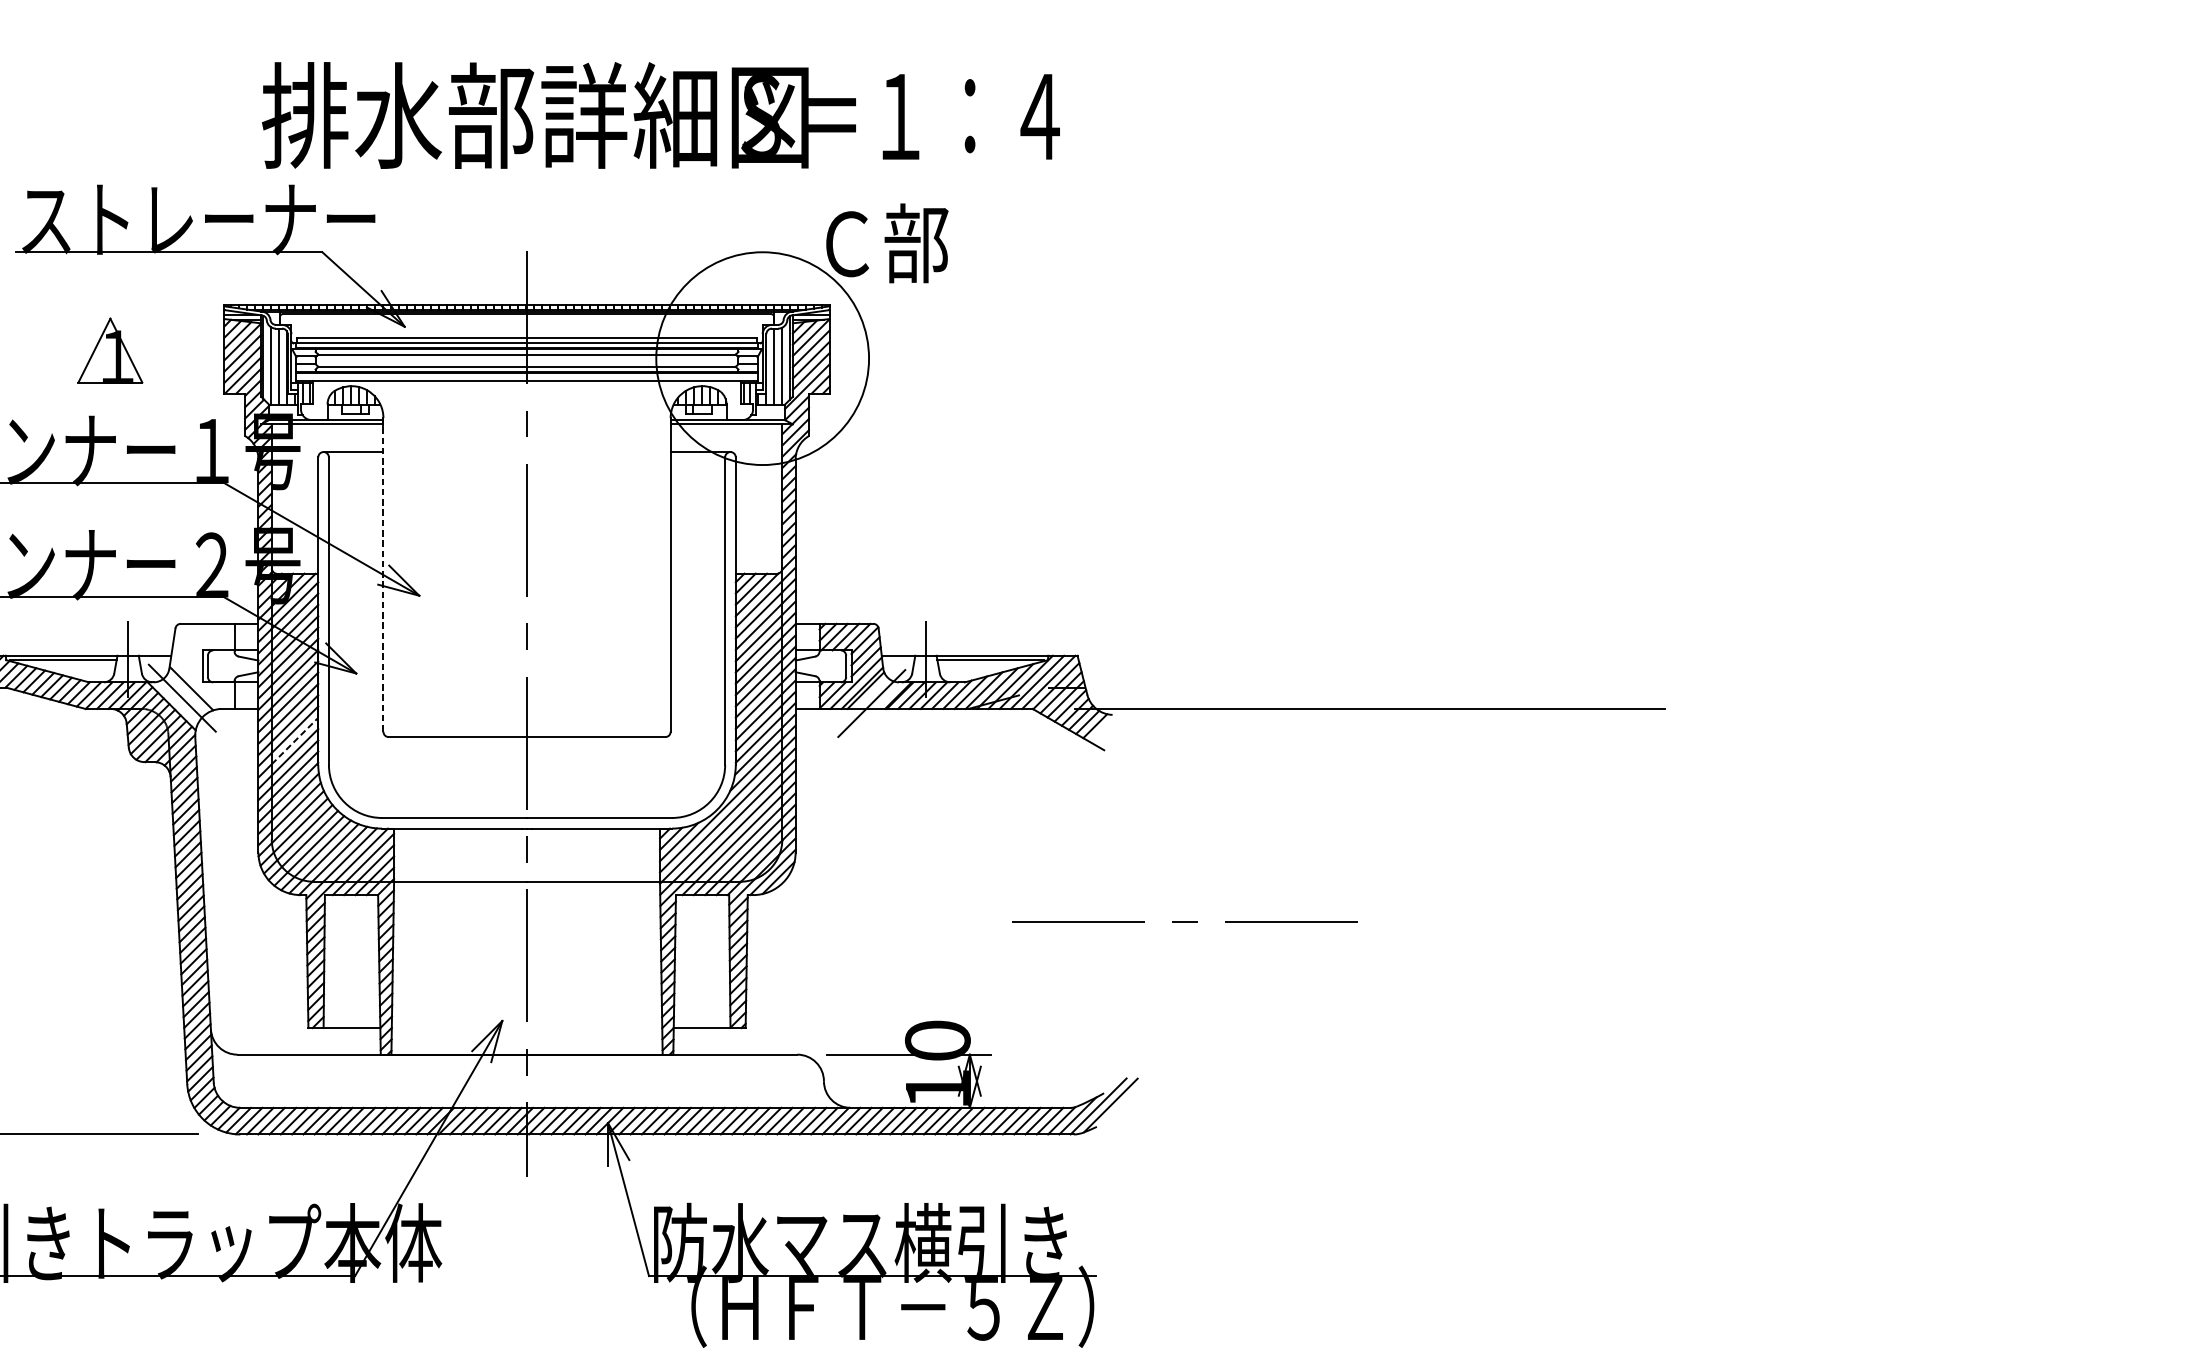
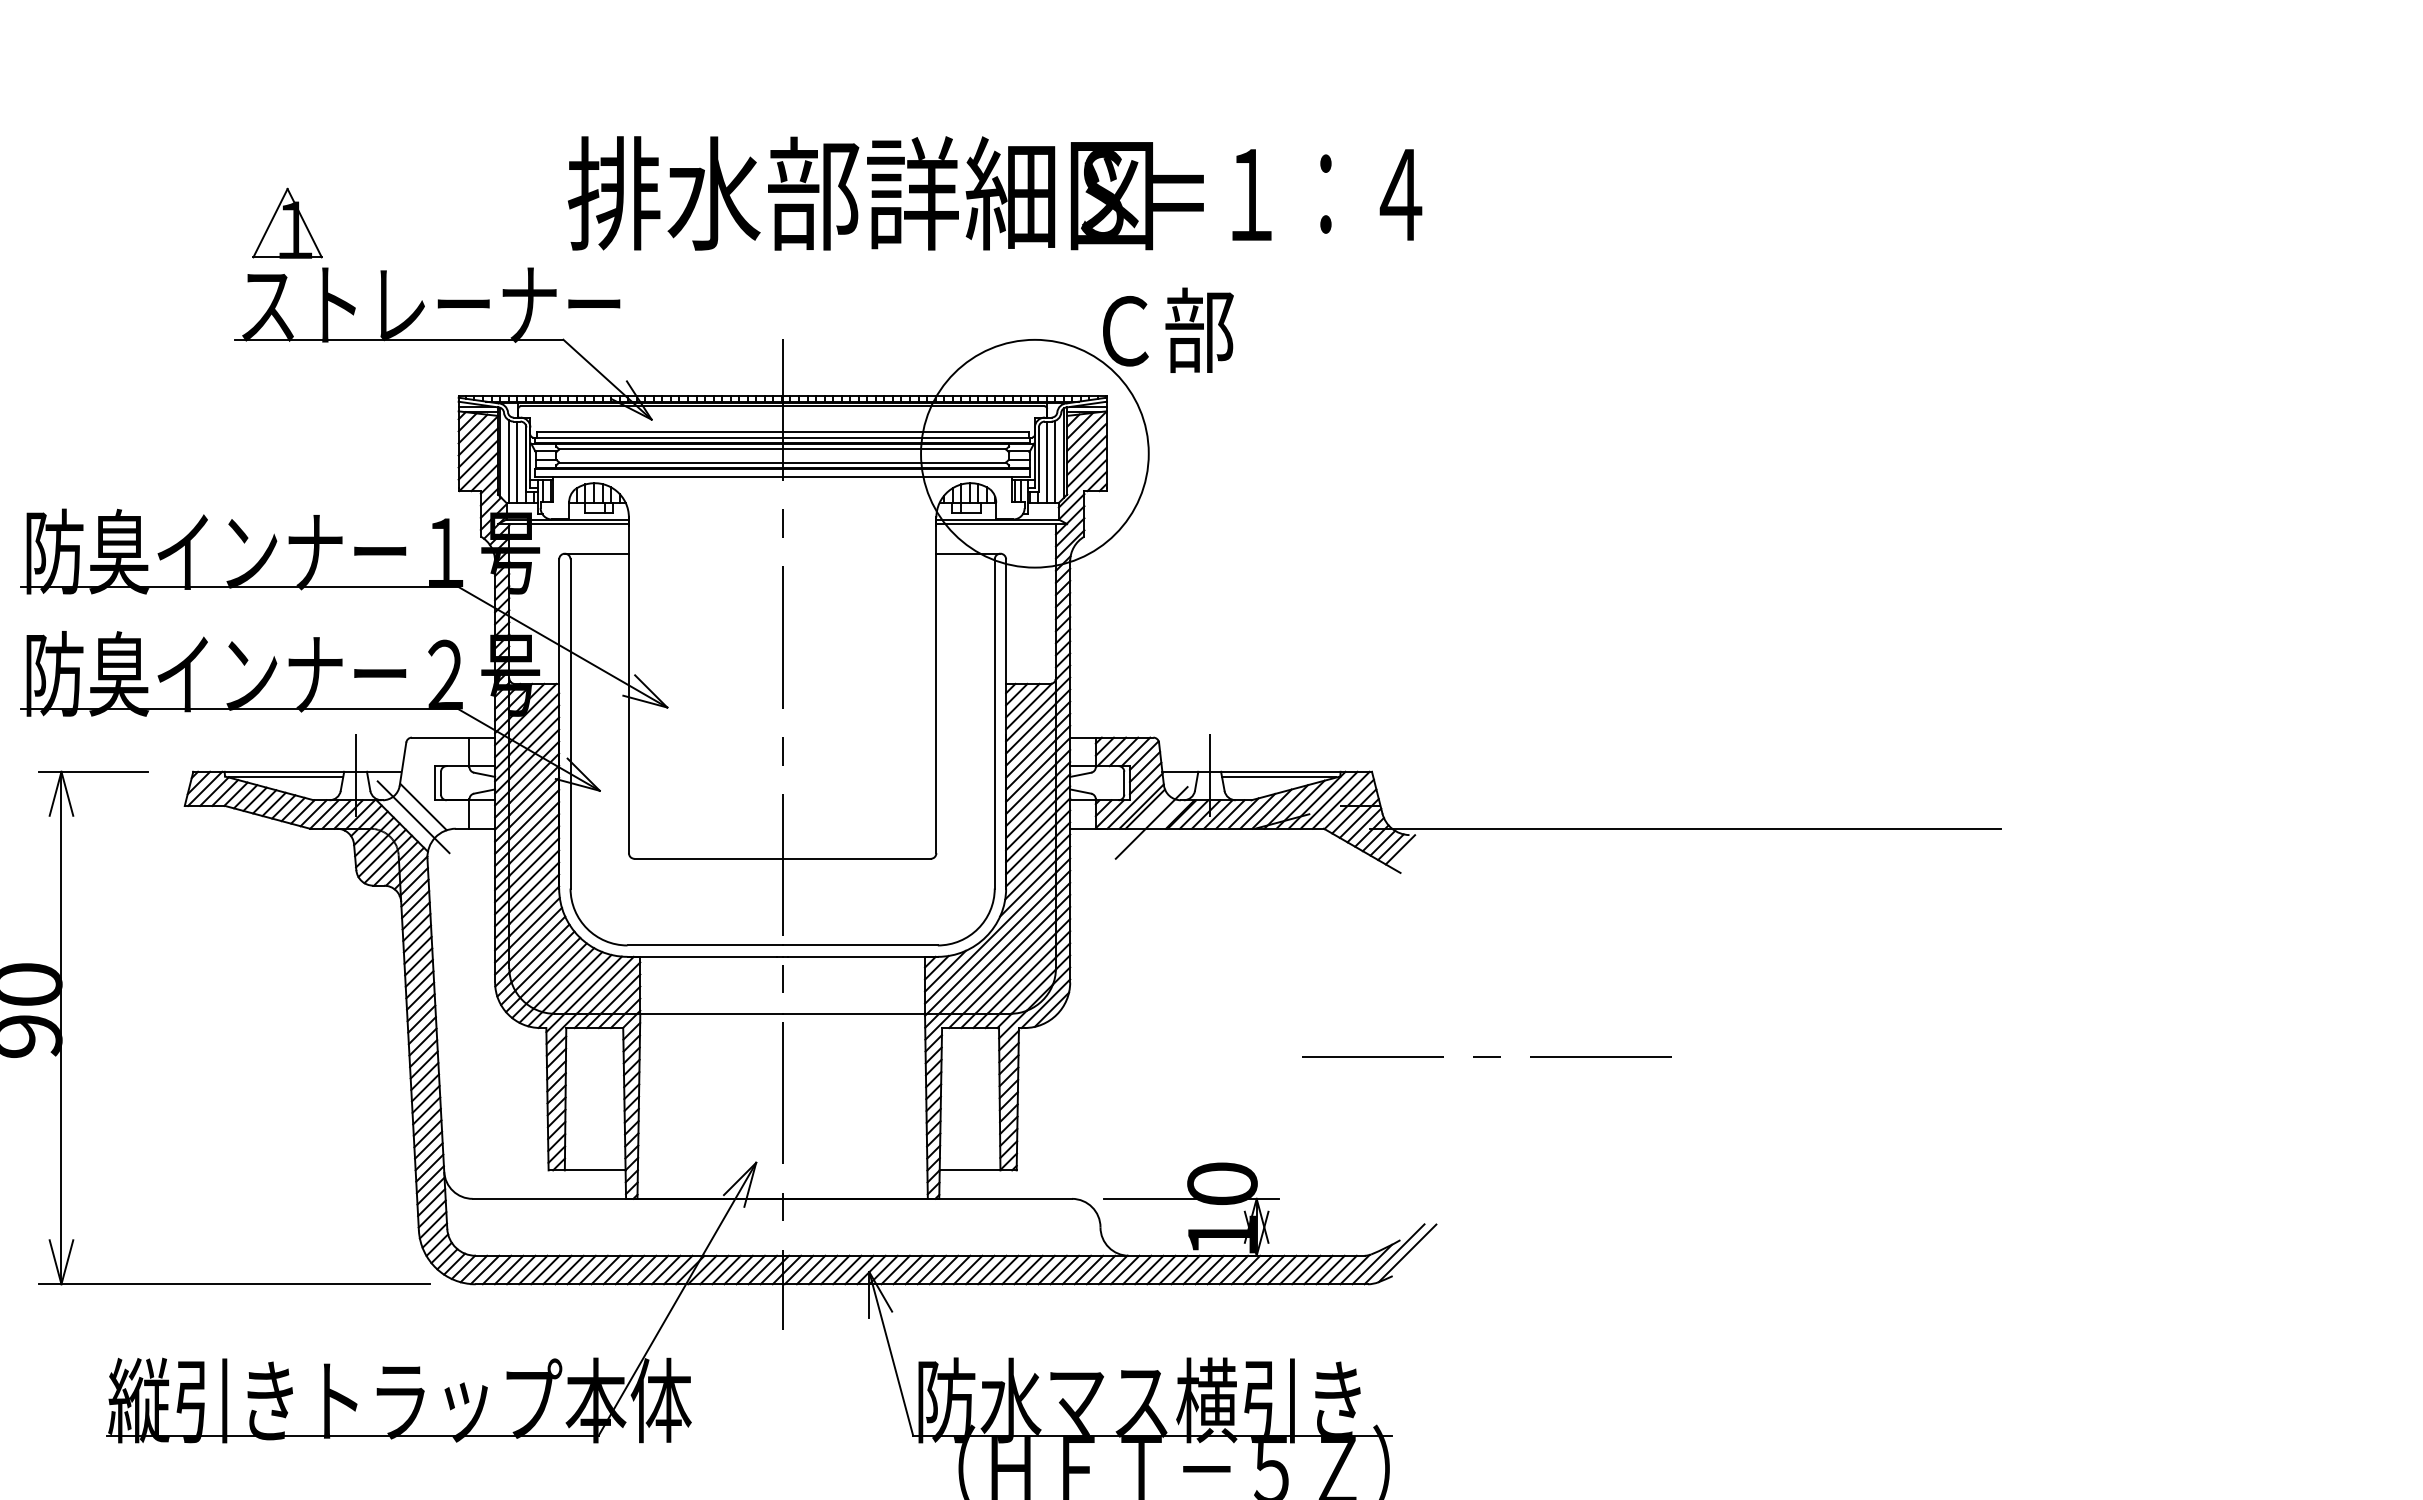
text: (661, 115) -> (995, 193), moved
part: (110, 350) -> (287, 222), moved
line: (383, 575) -> (628, 685), dashed -> solid
line: (1104, 728) -> (1400, 849), added
line: (295, 740) -> (534, 862), dashed -> solid

